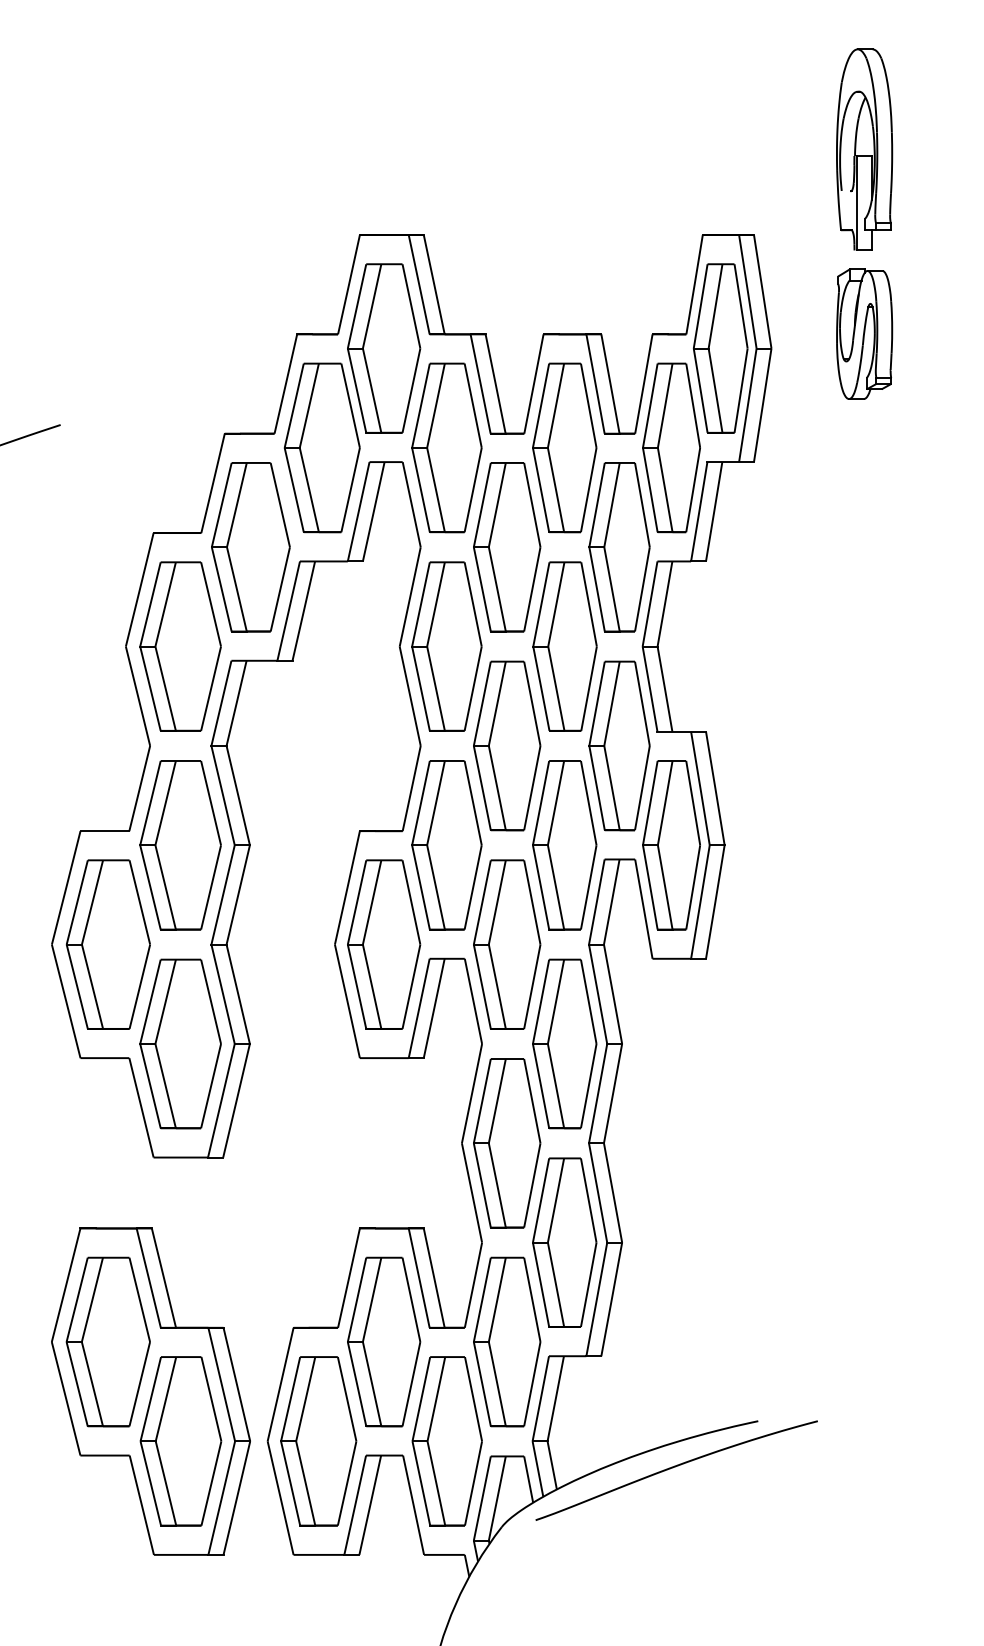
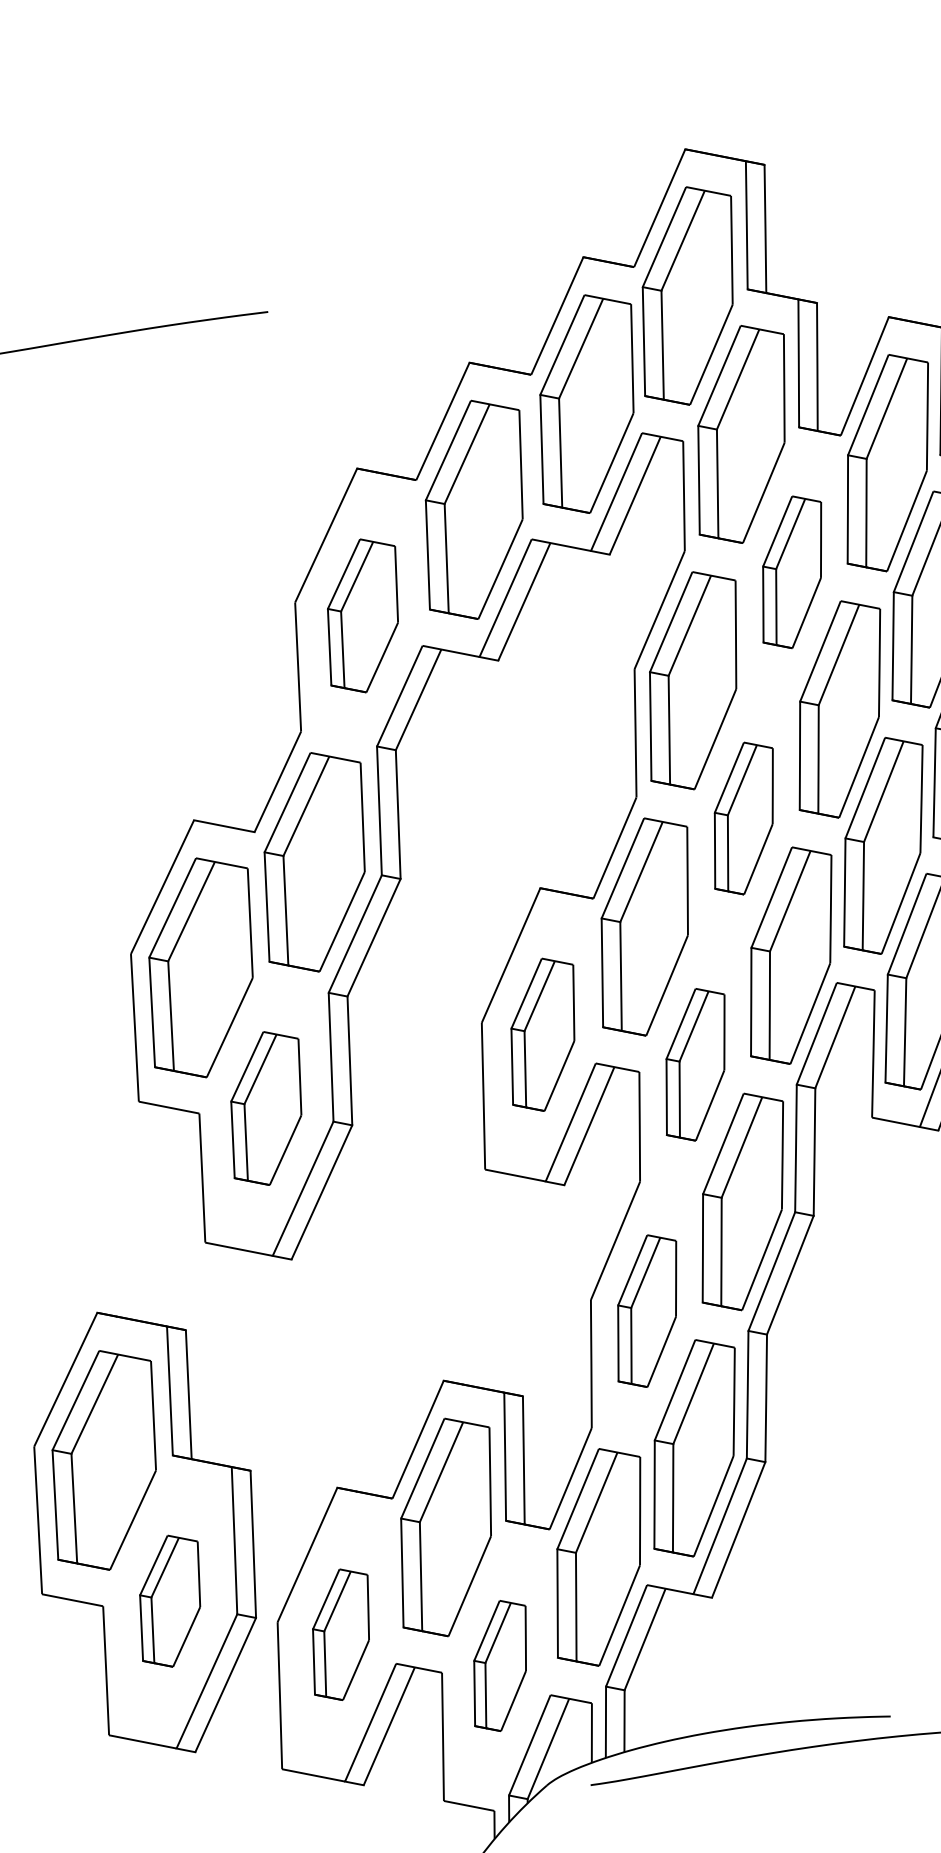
part: (507, 547) -> (792, 572), size x0.7
part: (180, 646) -> (362, 615), size x0.7
part: (507, 745) -> (744, 817), size x0.7
part: (384, 944) -> (543, 1034), size x0.7
part: (507, 944) -> (695, 1064), size x0.7
part: (180, 1043) -> (266, 1107), size x0.7
part: (507, 1143) -> (647, 1311), size x0.7
part: (180, 1441) -> (169, 1601), size x0.6
part: (318, 1441) -> (340, 1634), size x0.6
part: (446, 1441) -> (499, 1665), size x0.6

